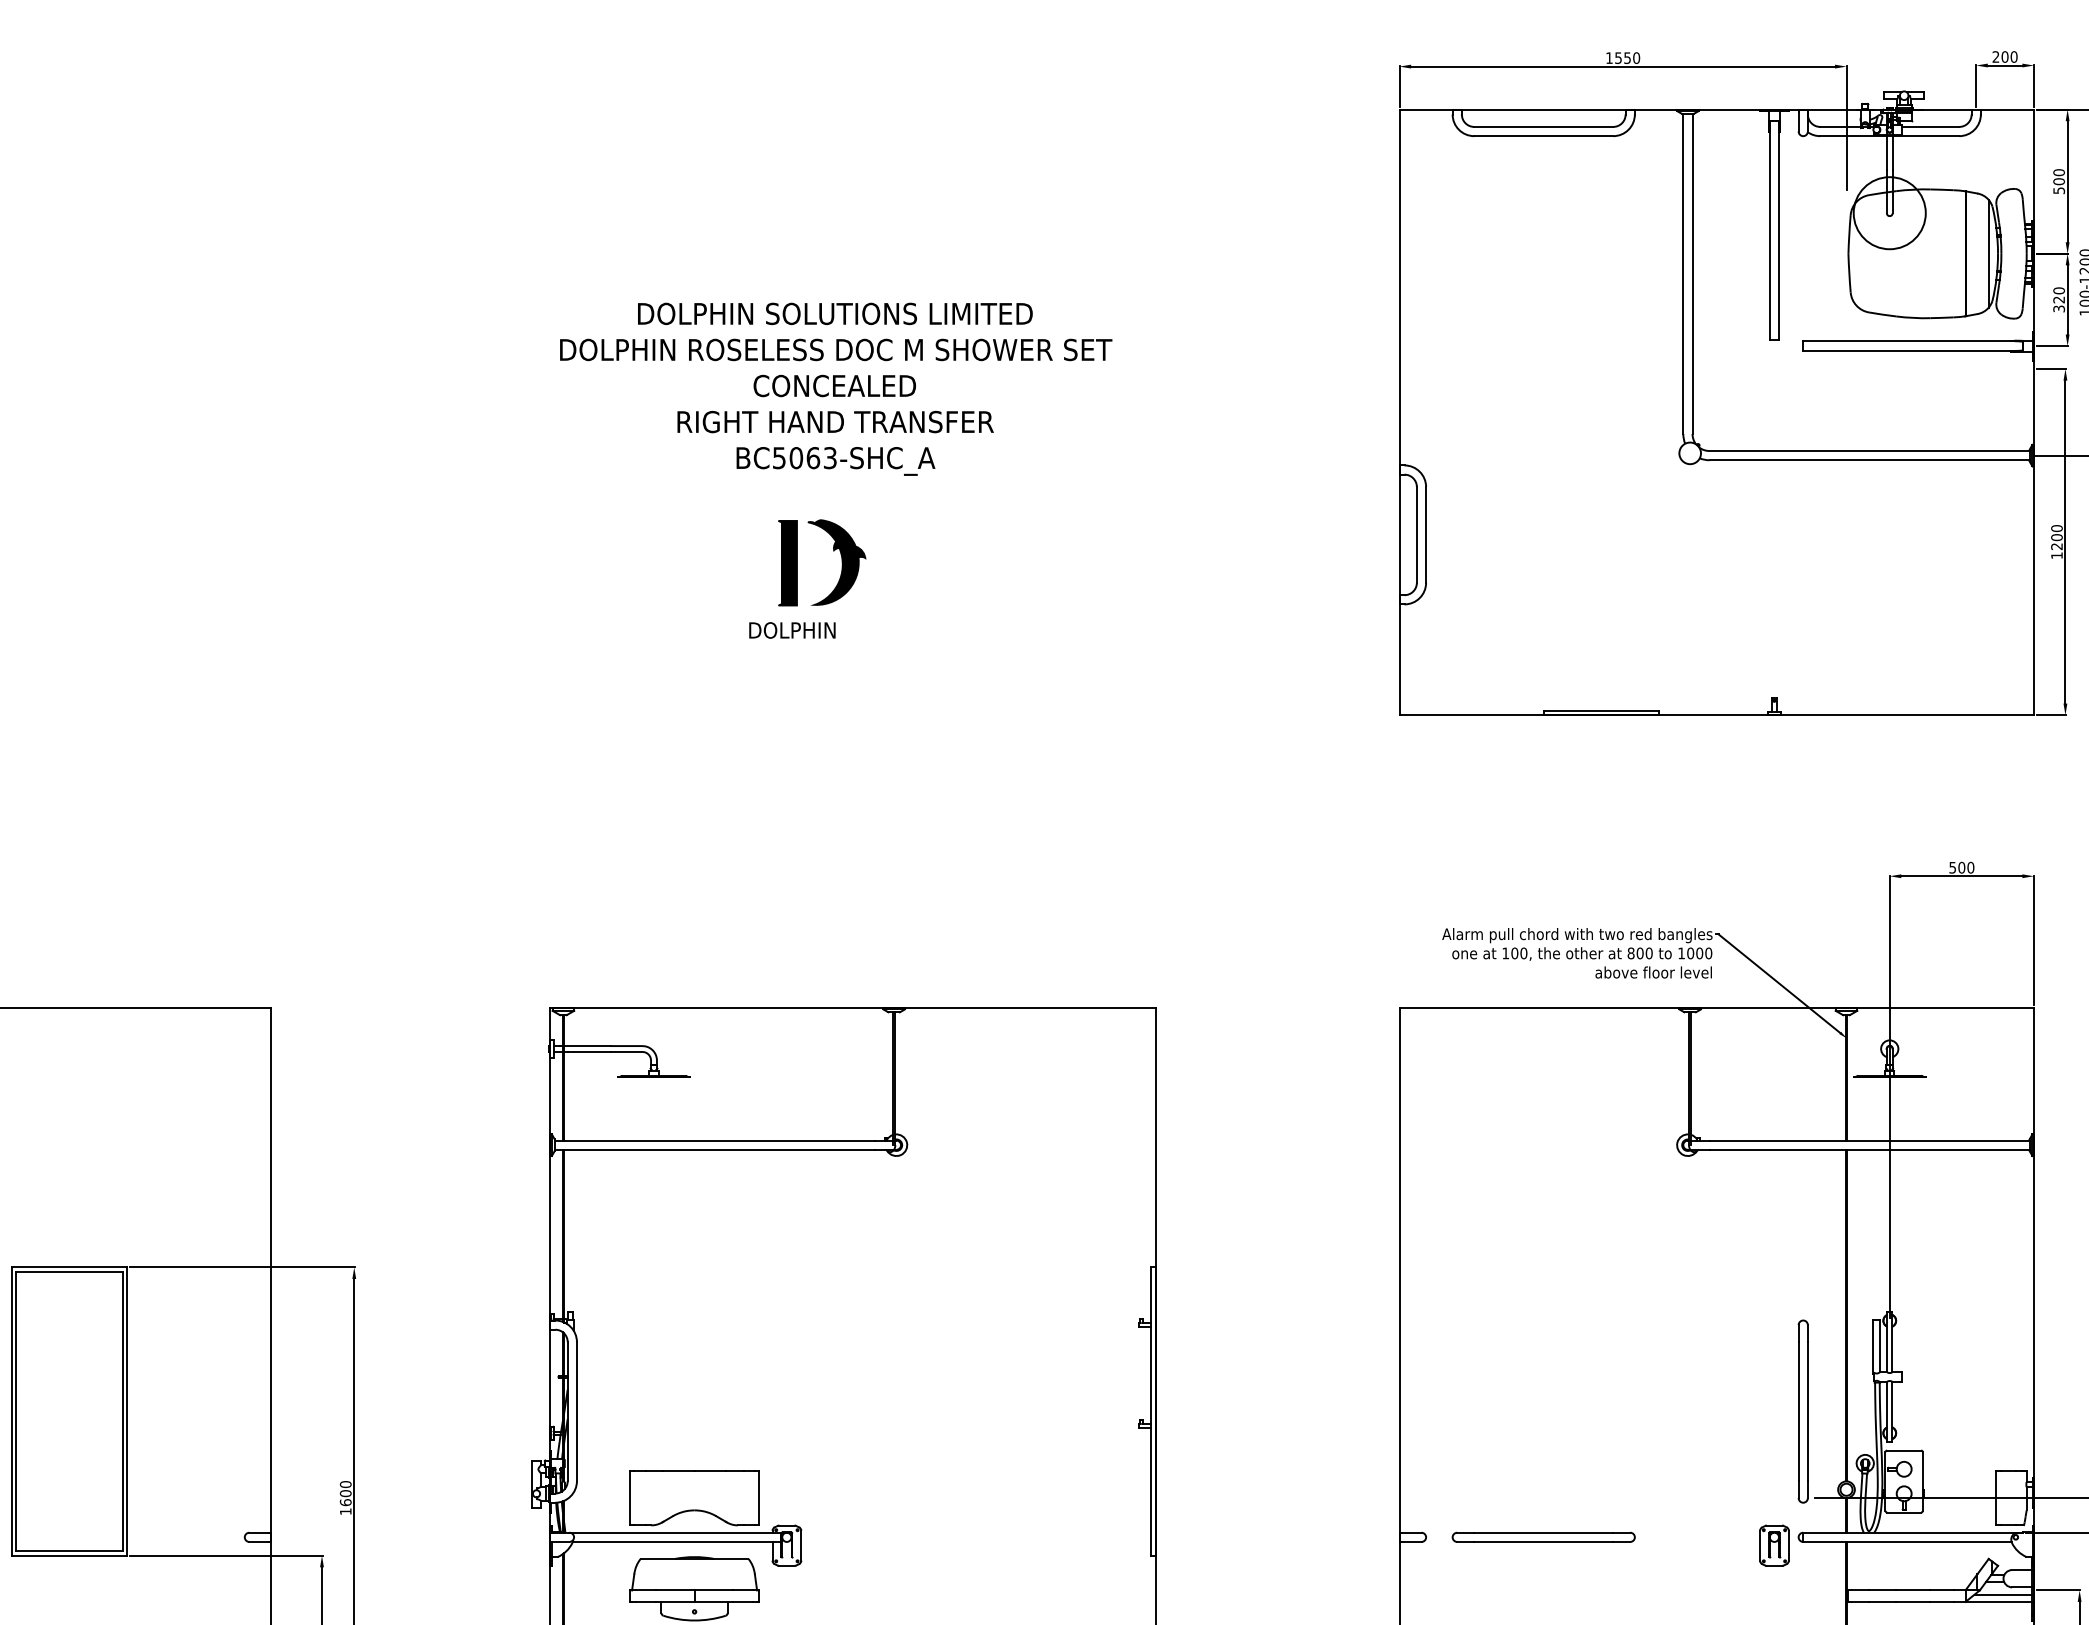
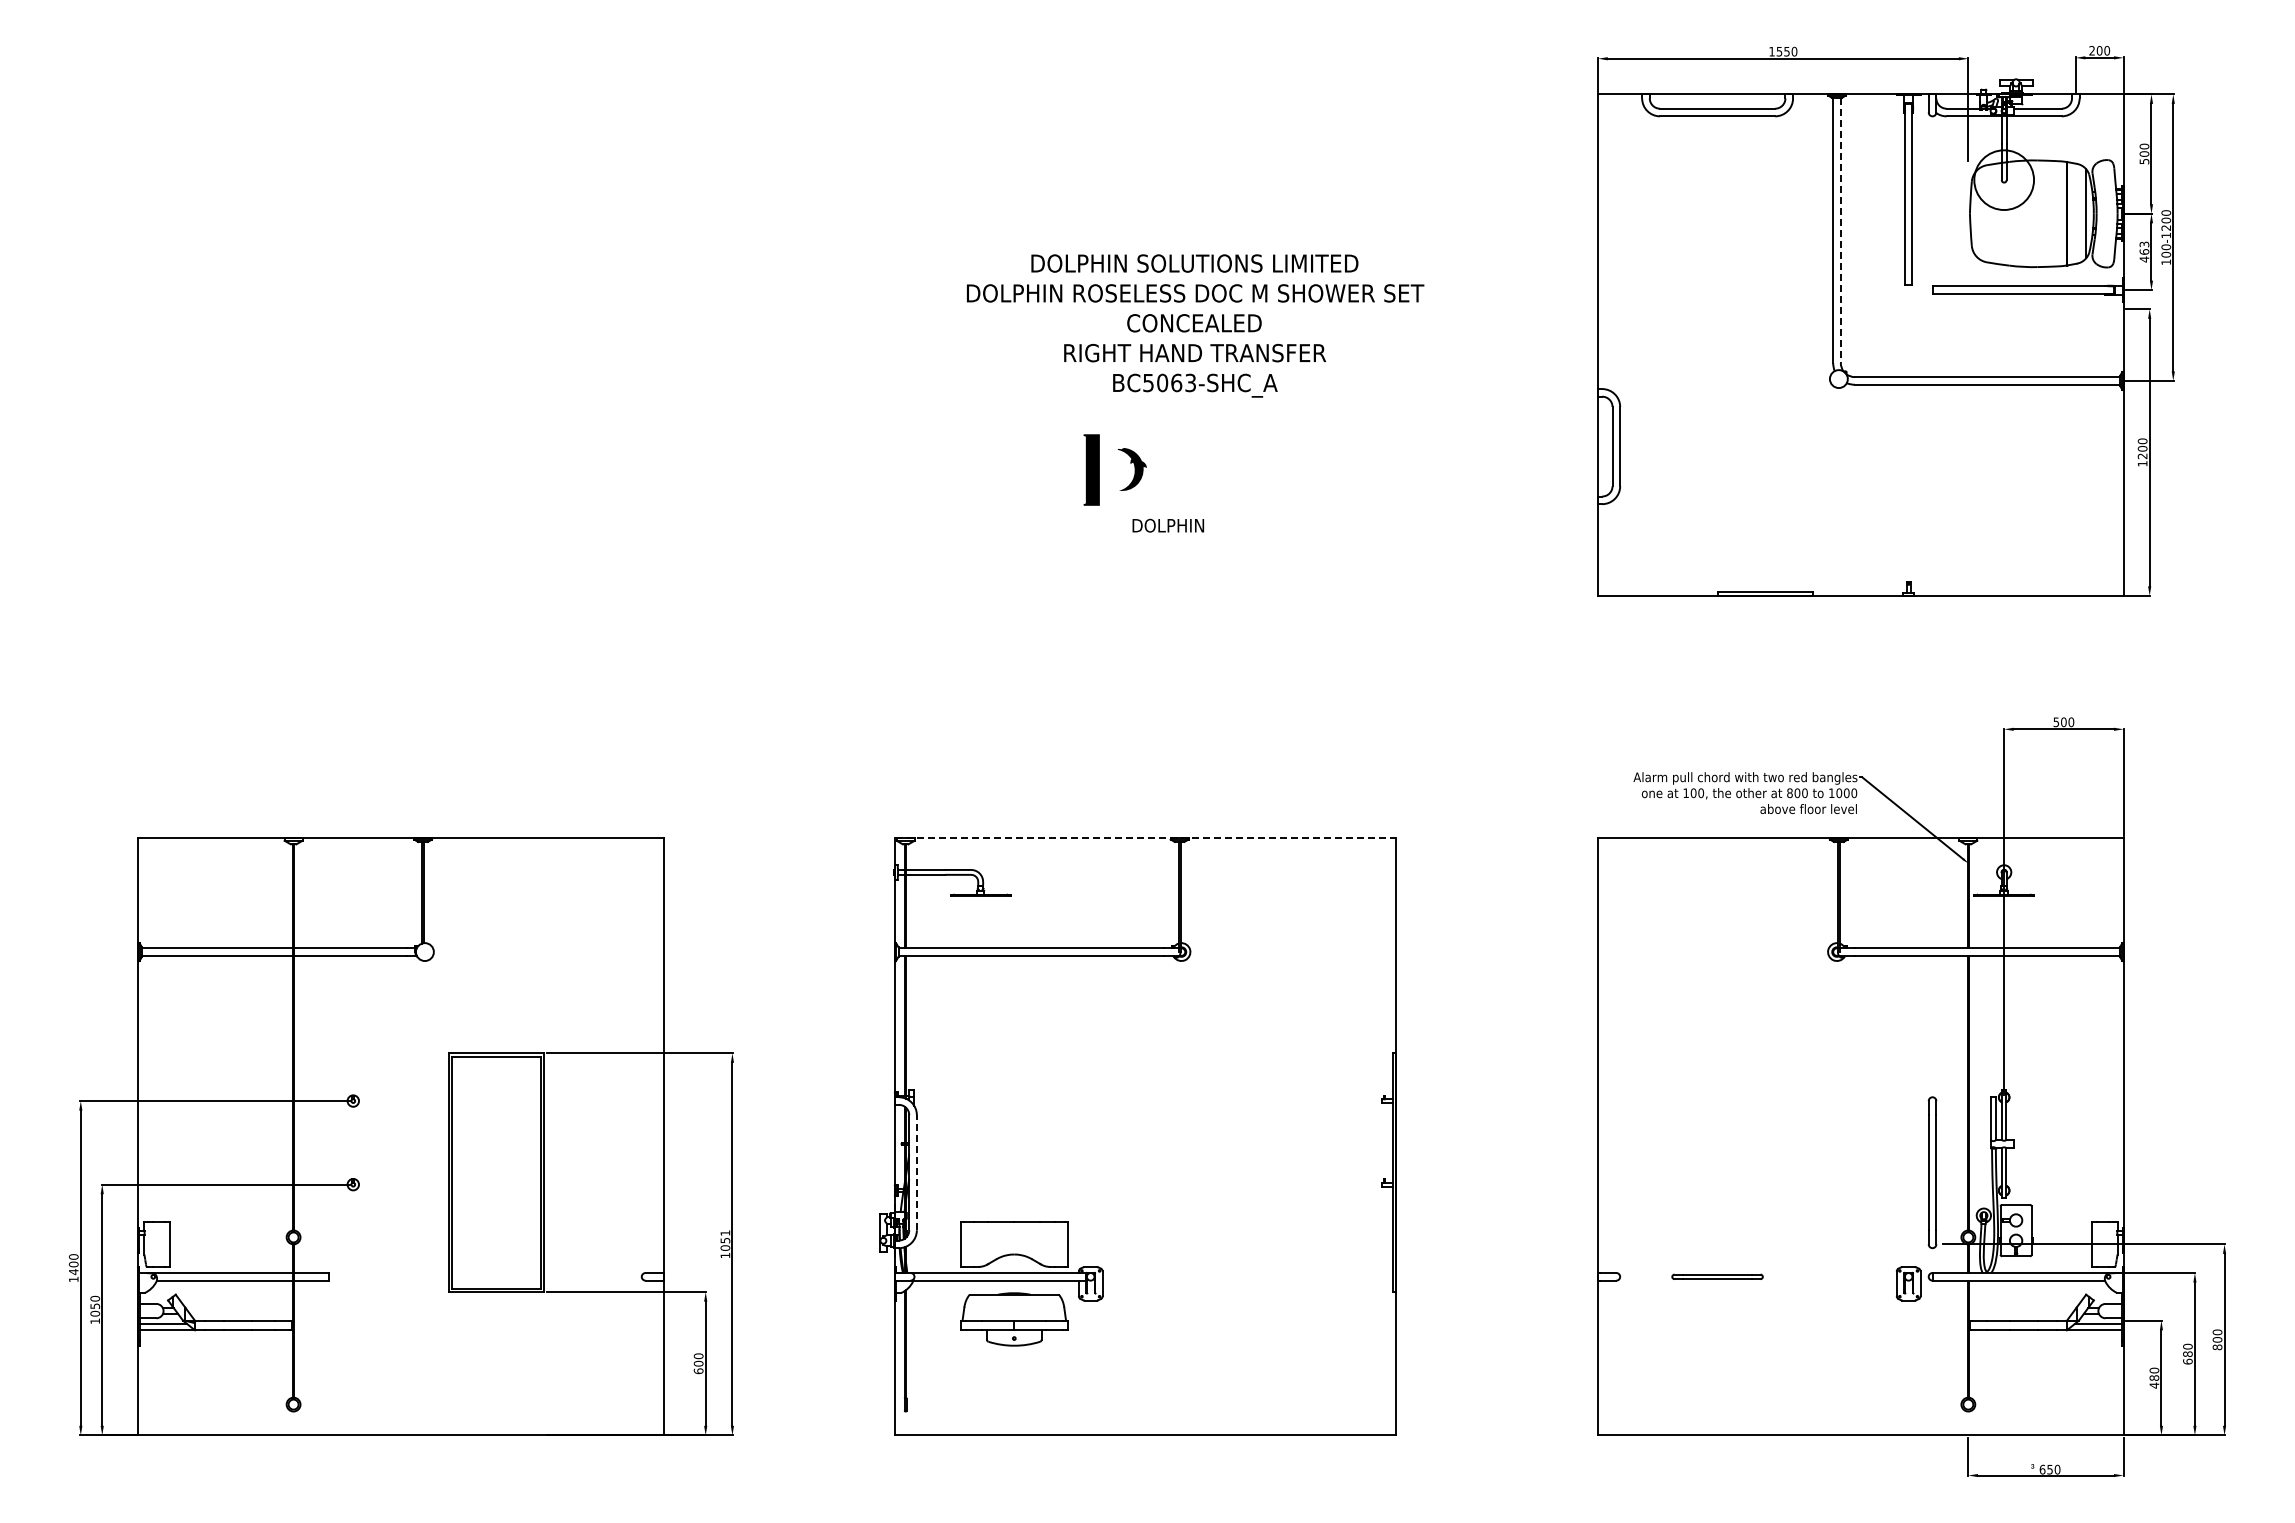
line: (1692, 273) -> (1840, 230), solid -> dashed
text: (2059, 299) -> (2144, 251), 320 -> 463
text: (836, 388) -> (1195, 325), moved
part: (837, 562) -> (1132, 469), size x0.6
text: (792, 630) -> (1168, 525), moved
line: (852, 1008) -> (1145, 838), solid -> dashed
line: (576, 1411) -> (916, 1172), solid -> dashed
text: (345, 1493) -> (725, 1240), 1600 -> 1051
part: (1543, 1536) -> (1717, 1276), size x0.6

